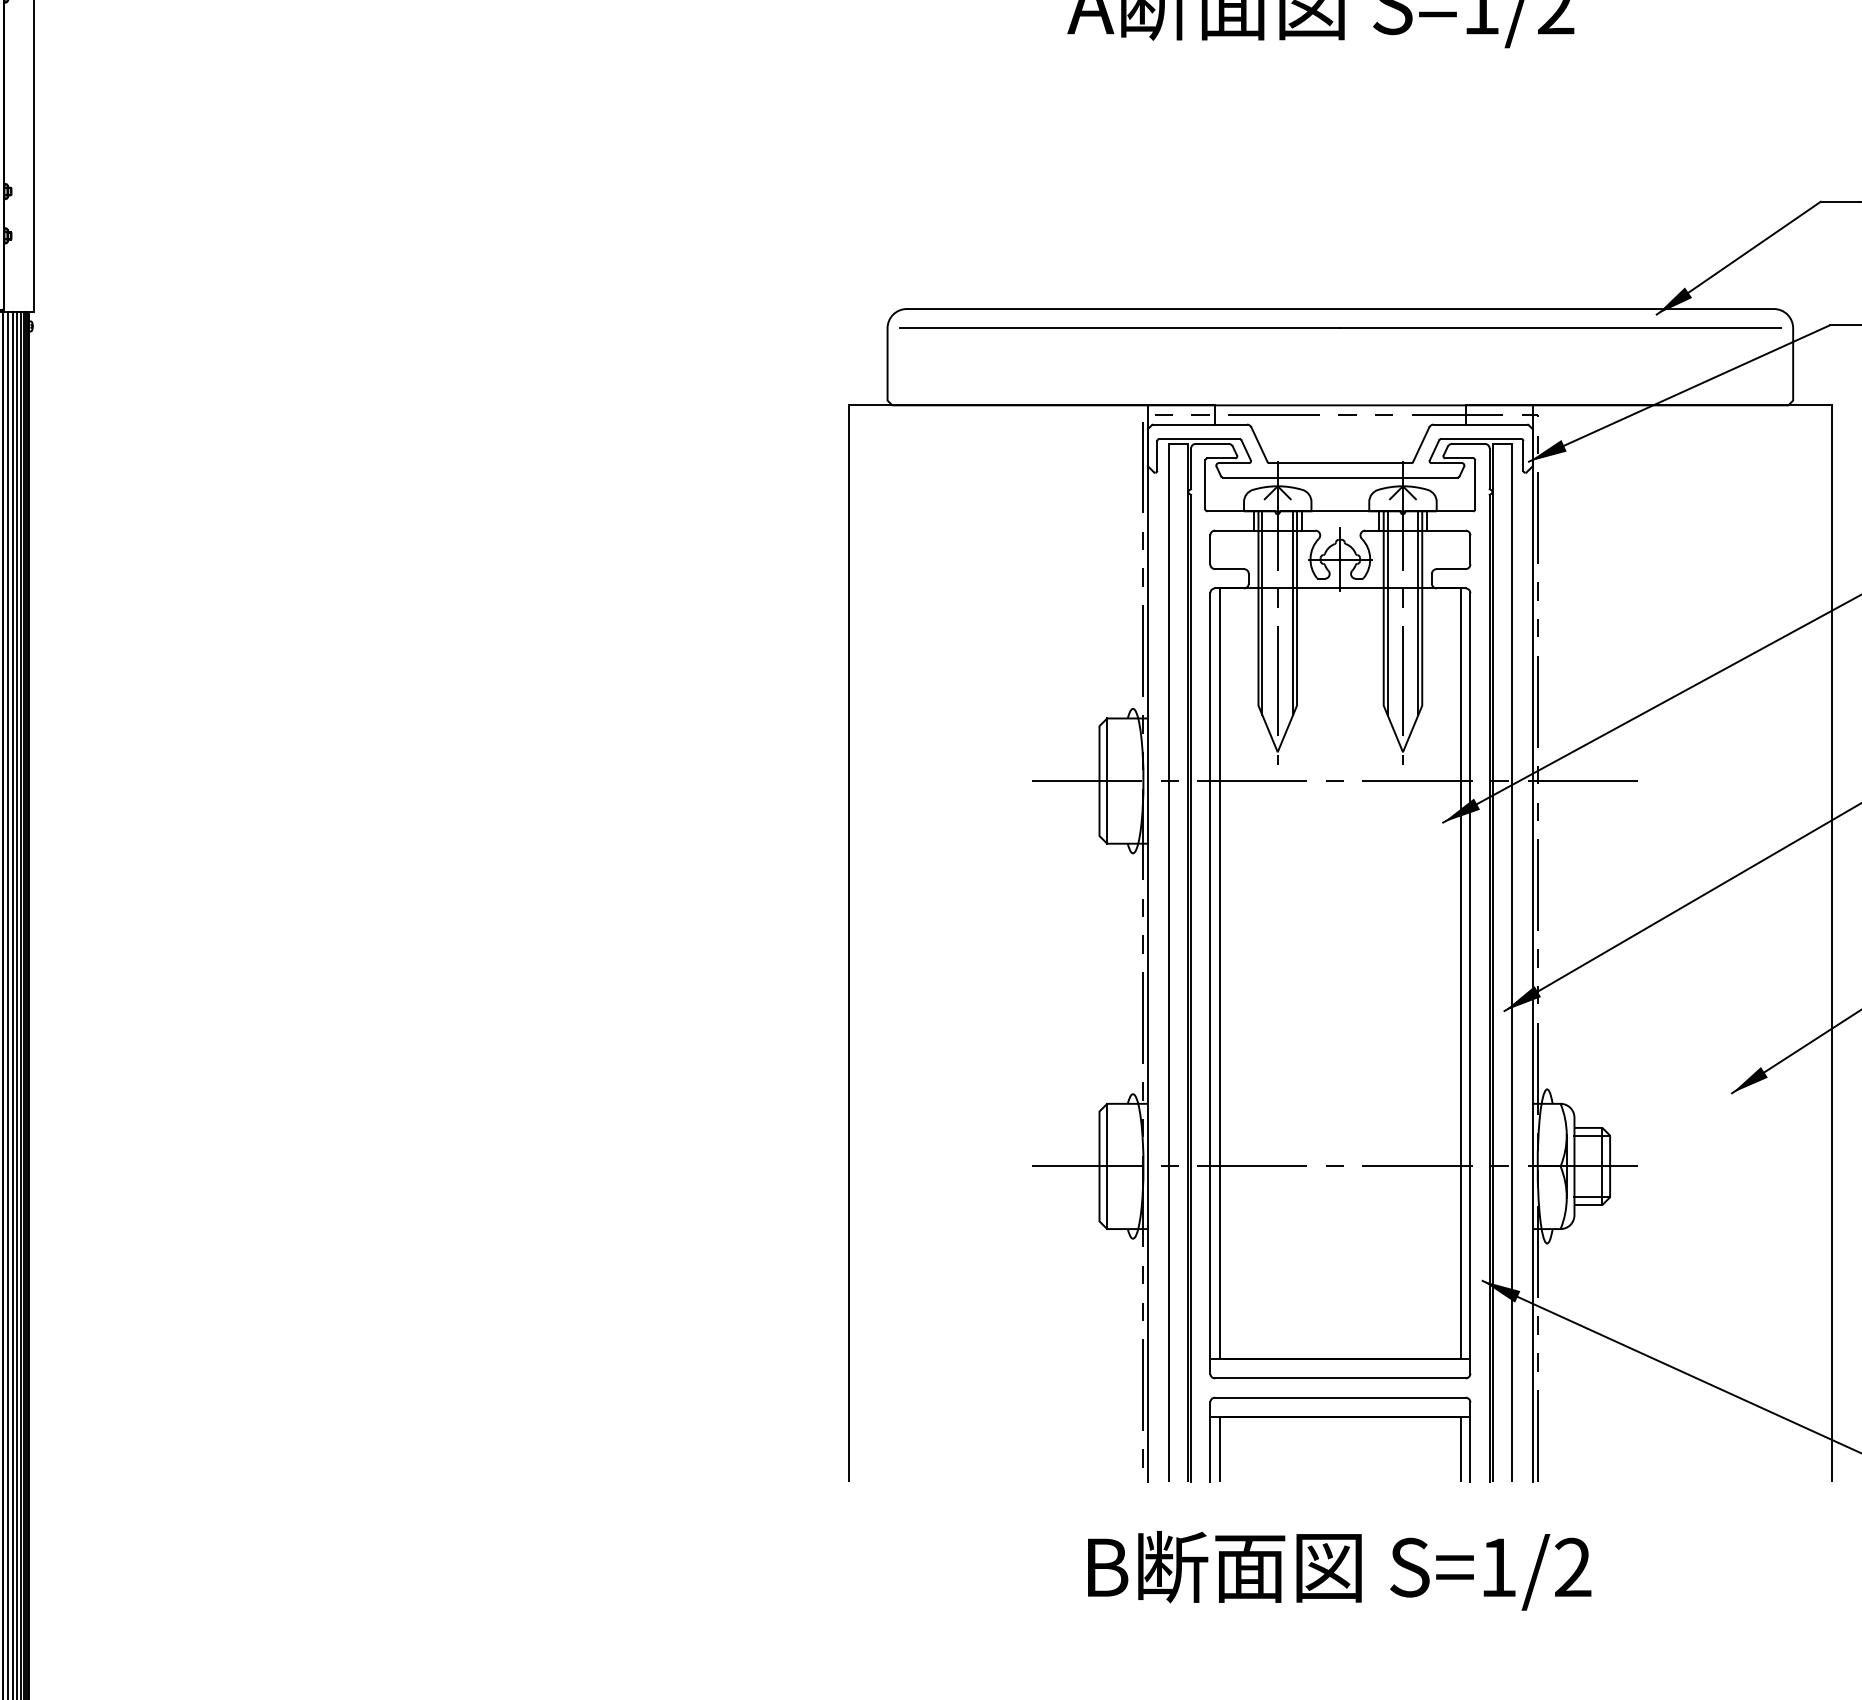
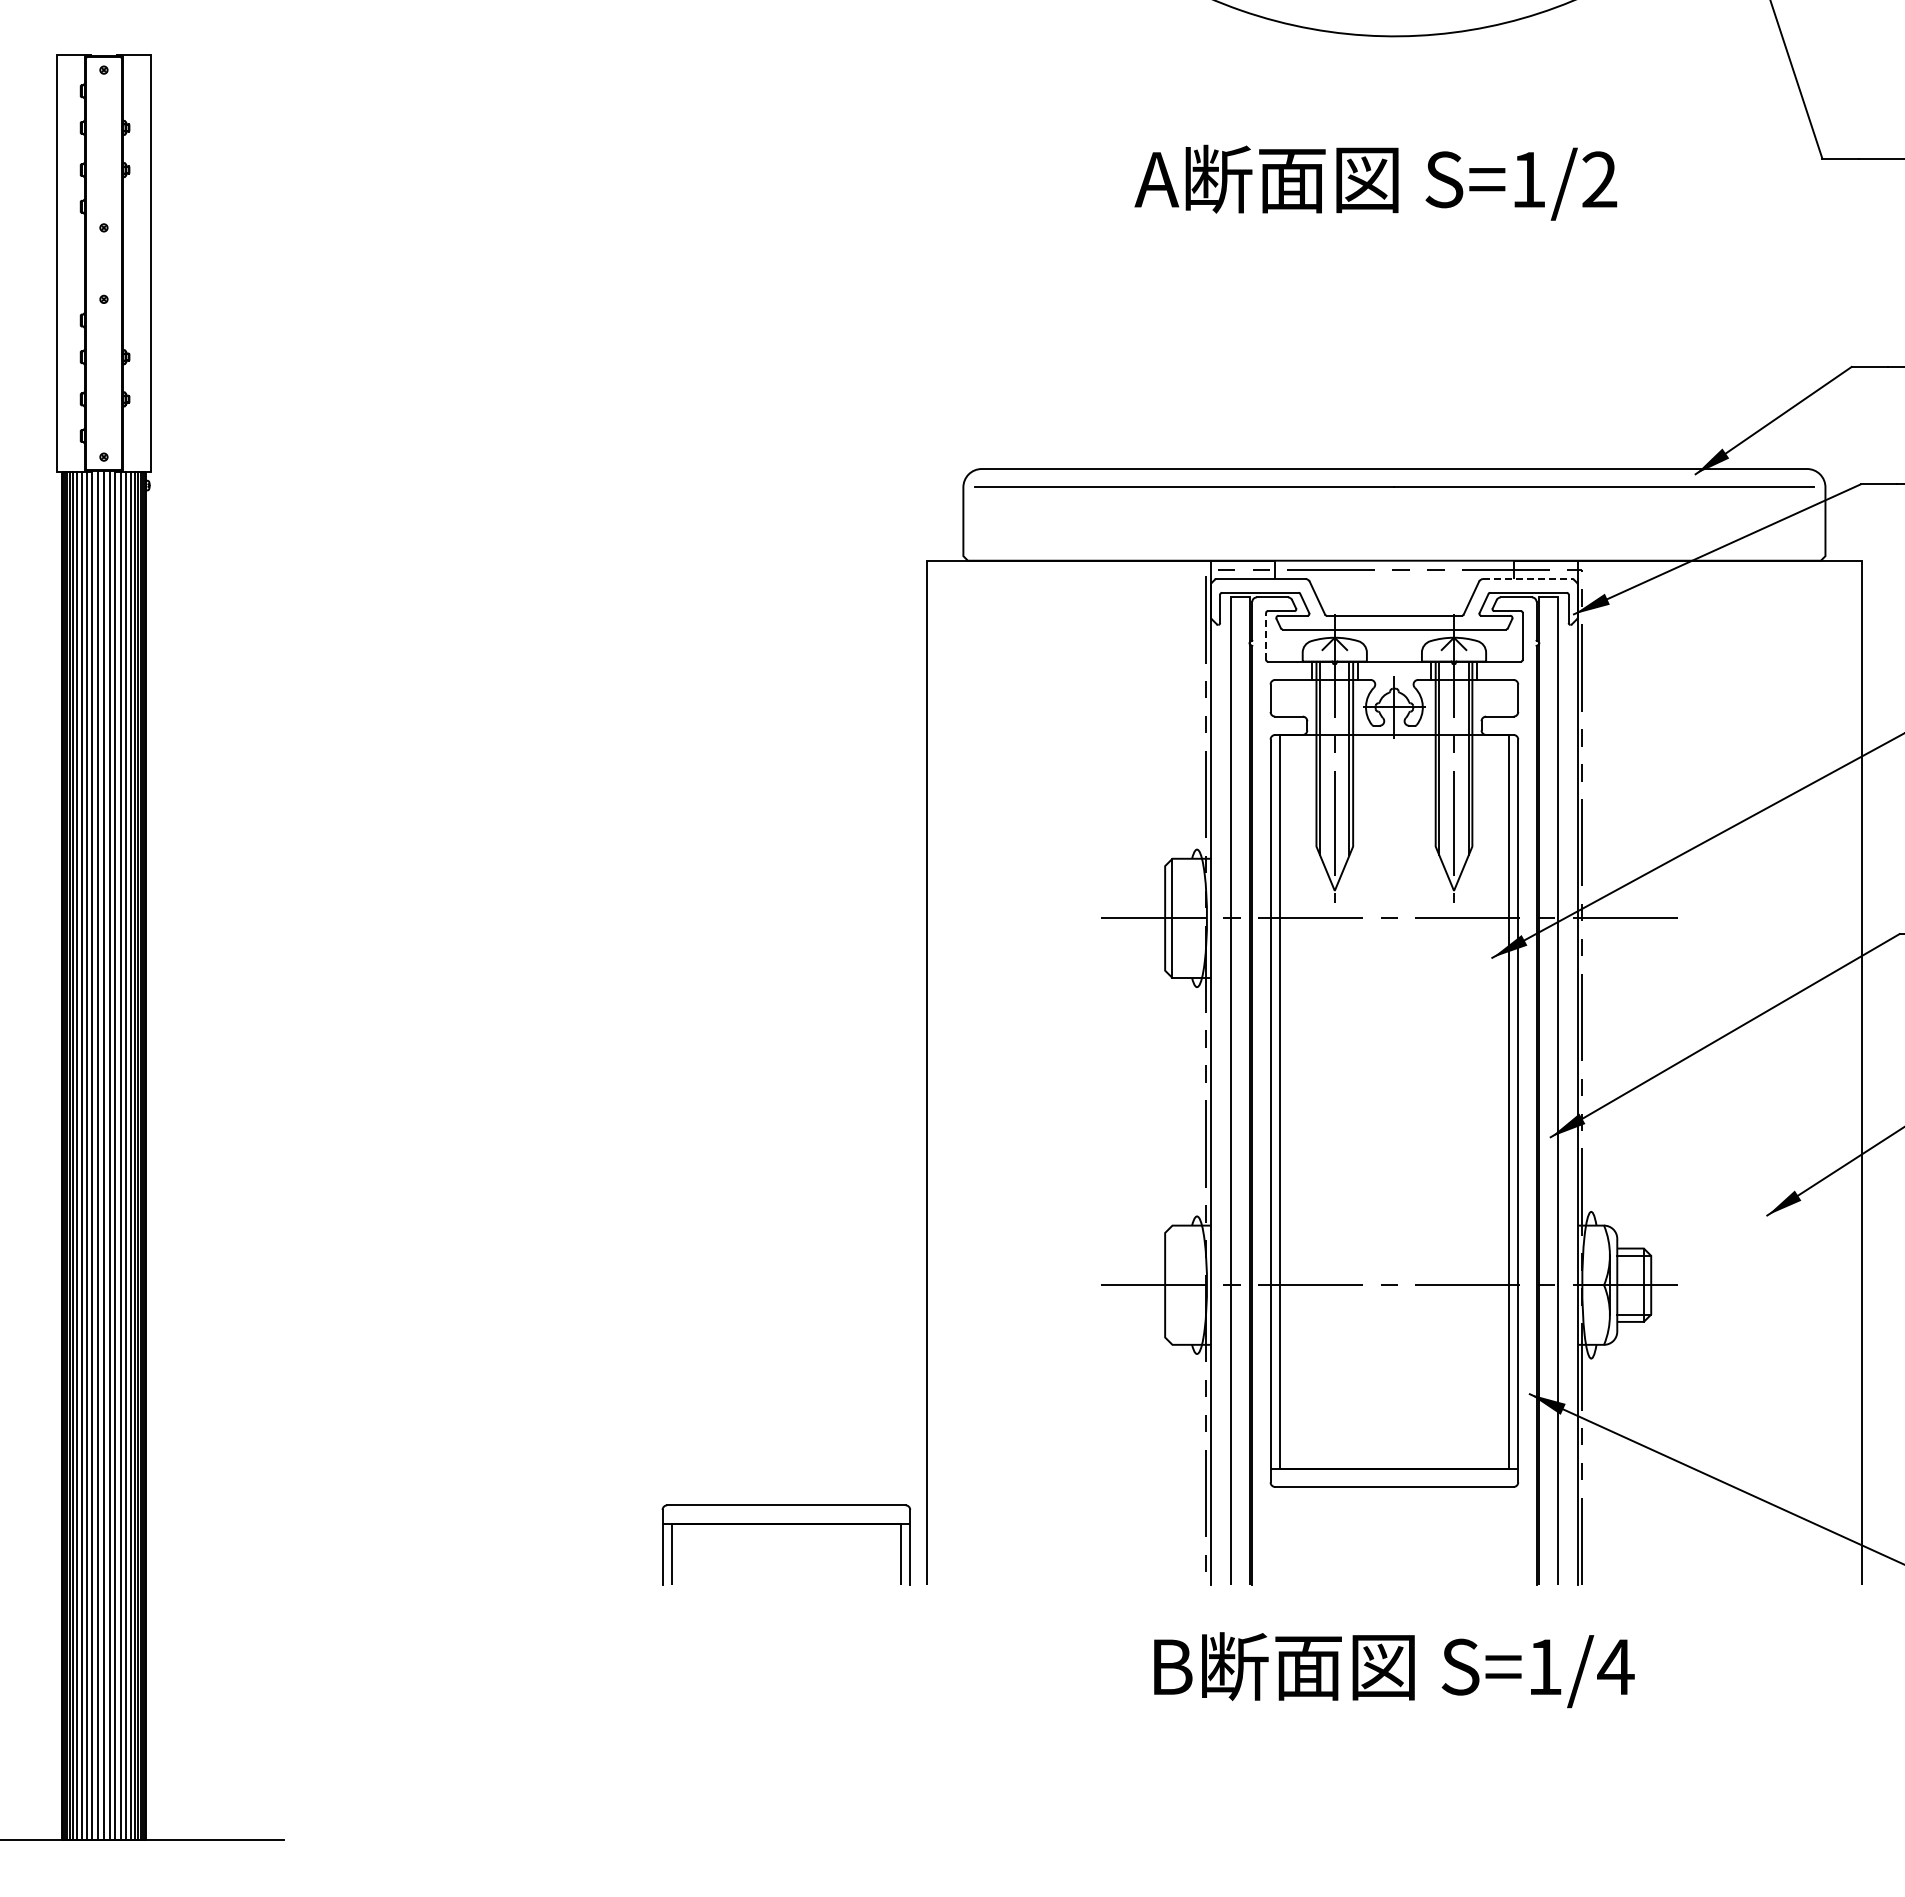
line: (1480, 425) -> (1527, 579), solid -> dashed
line: (1205, 483) -> (1266, 635), solid -> dashed
line: (1107, 1165) -> (1172, 1284), removed
part: (1340, 1417) -> (786, 1524), moved
text: (1572, 1566) -> (1615, 1666), S=1/2 -> S=1/4

